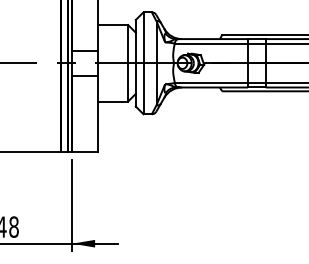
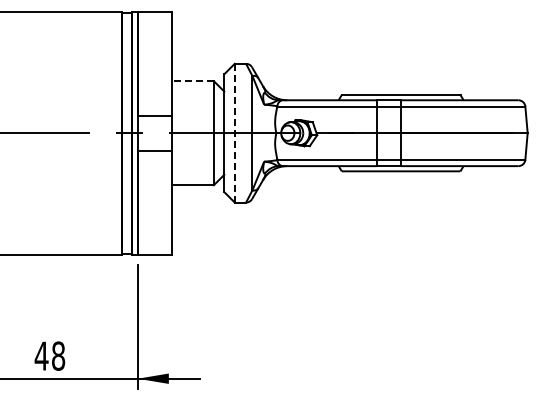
line: (113, 25) -> (193, 81), solid -> dashed
line: (143, 63) -> (234, 133), solid -> dashed

